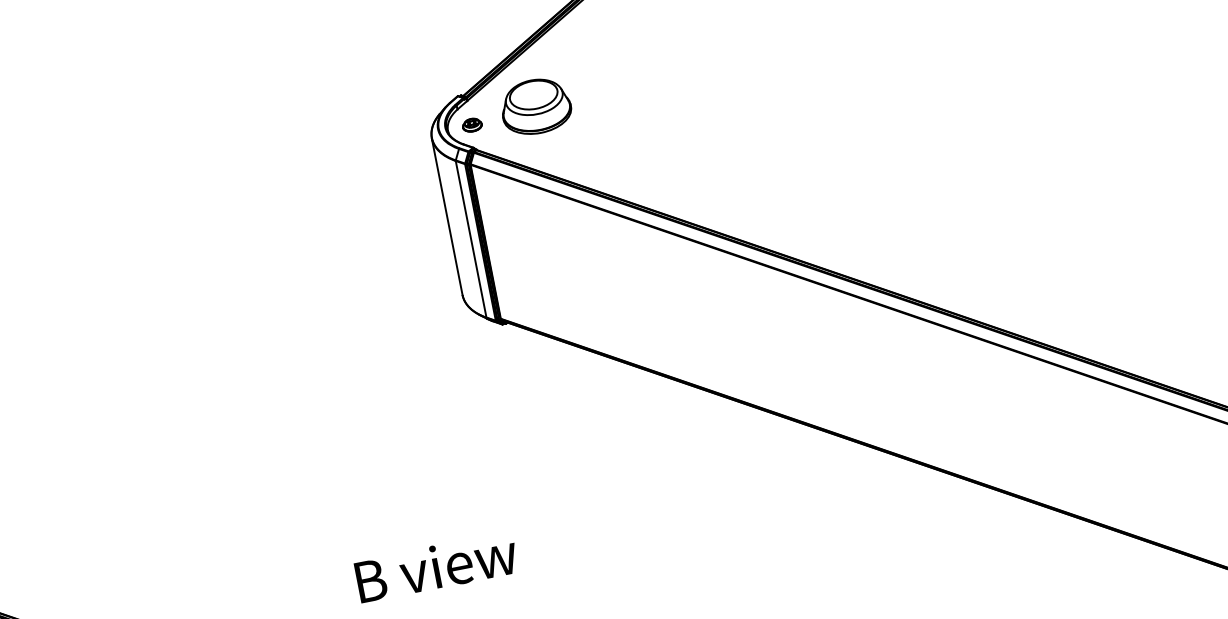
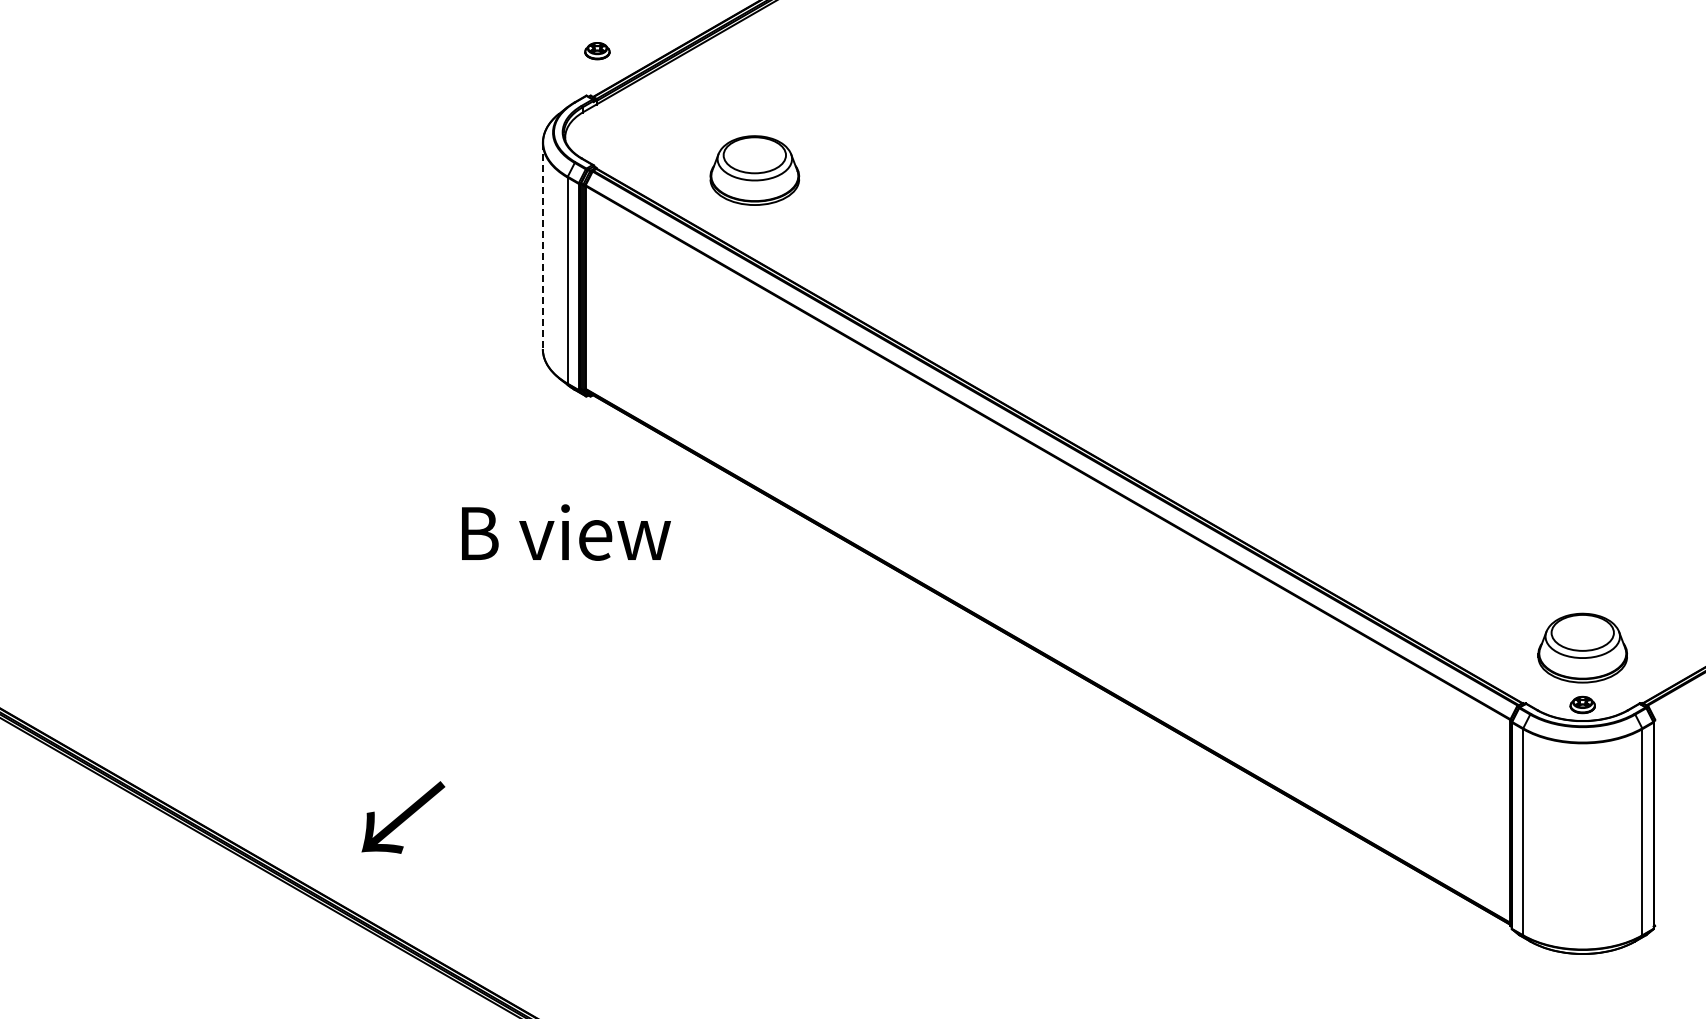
part: (535, 106) -> (754, 170), moved
part: (472, 125) -> (597, 51), moved
line: (446, 217) -> (542, 246), solid -> dashed
text: (436, 567) -> (566, 532), moved

